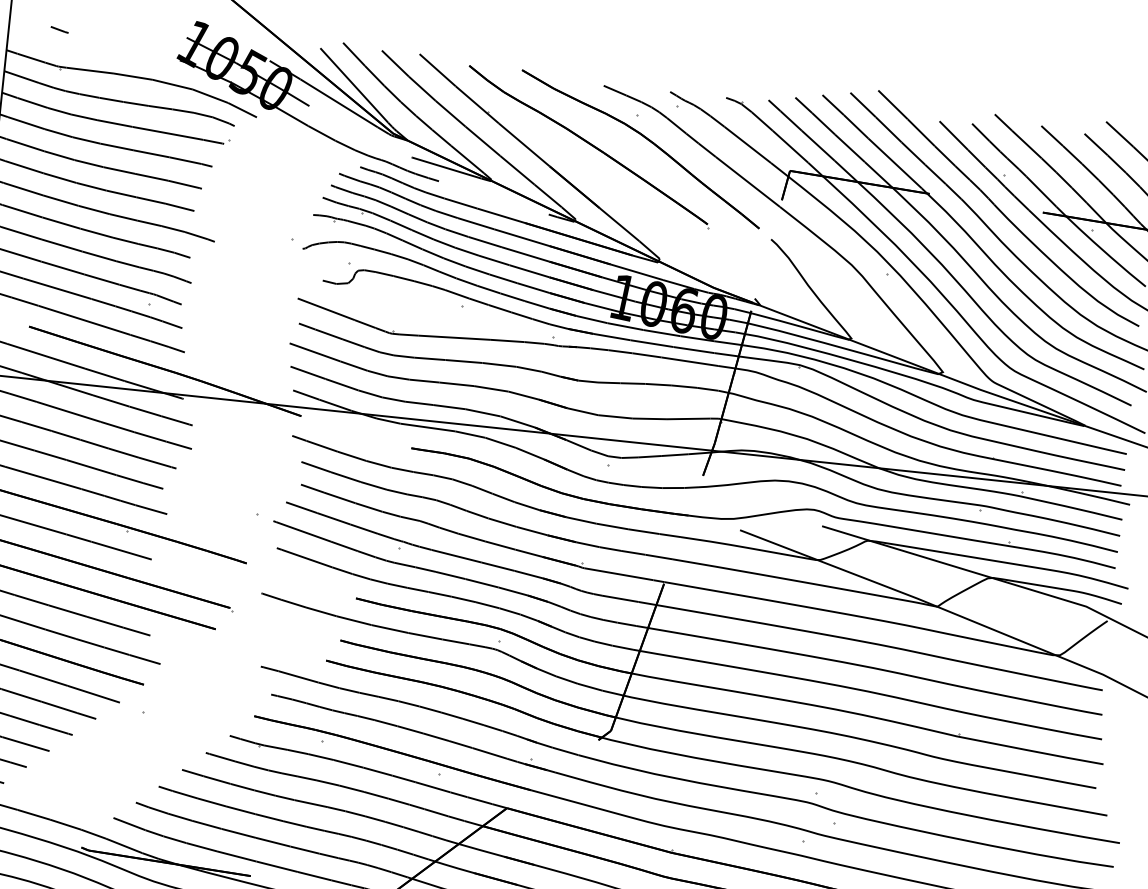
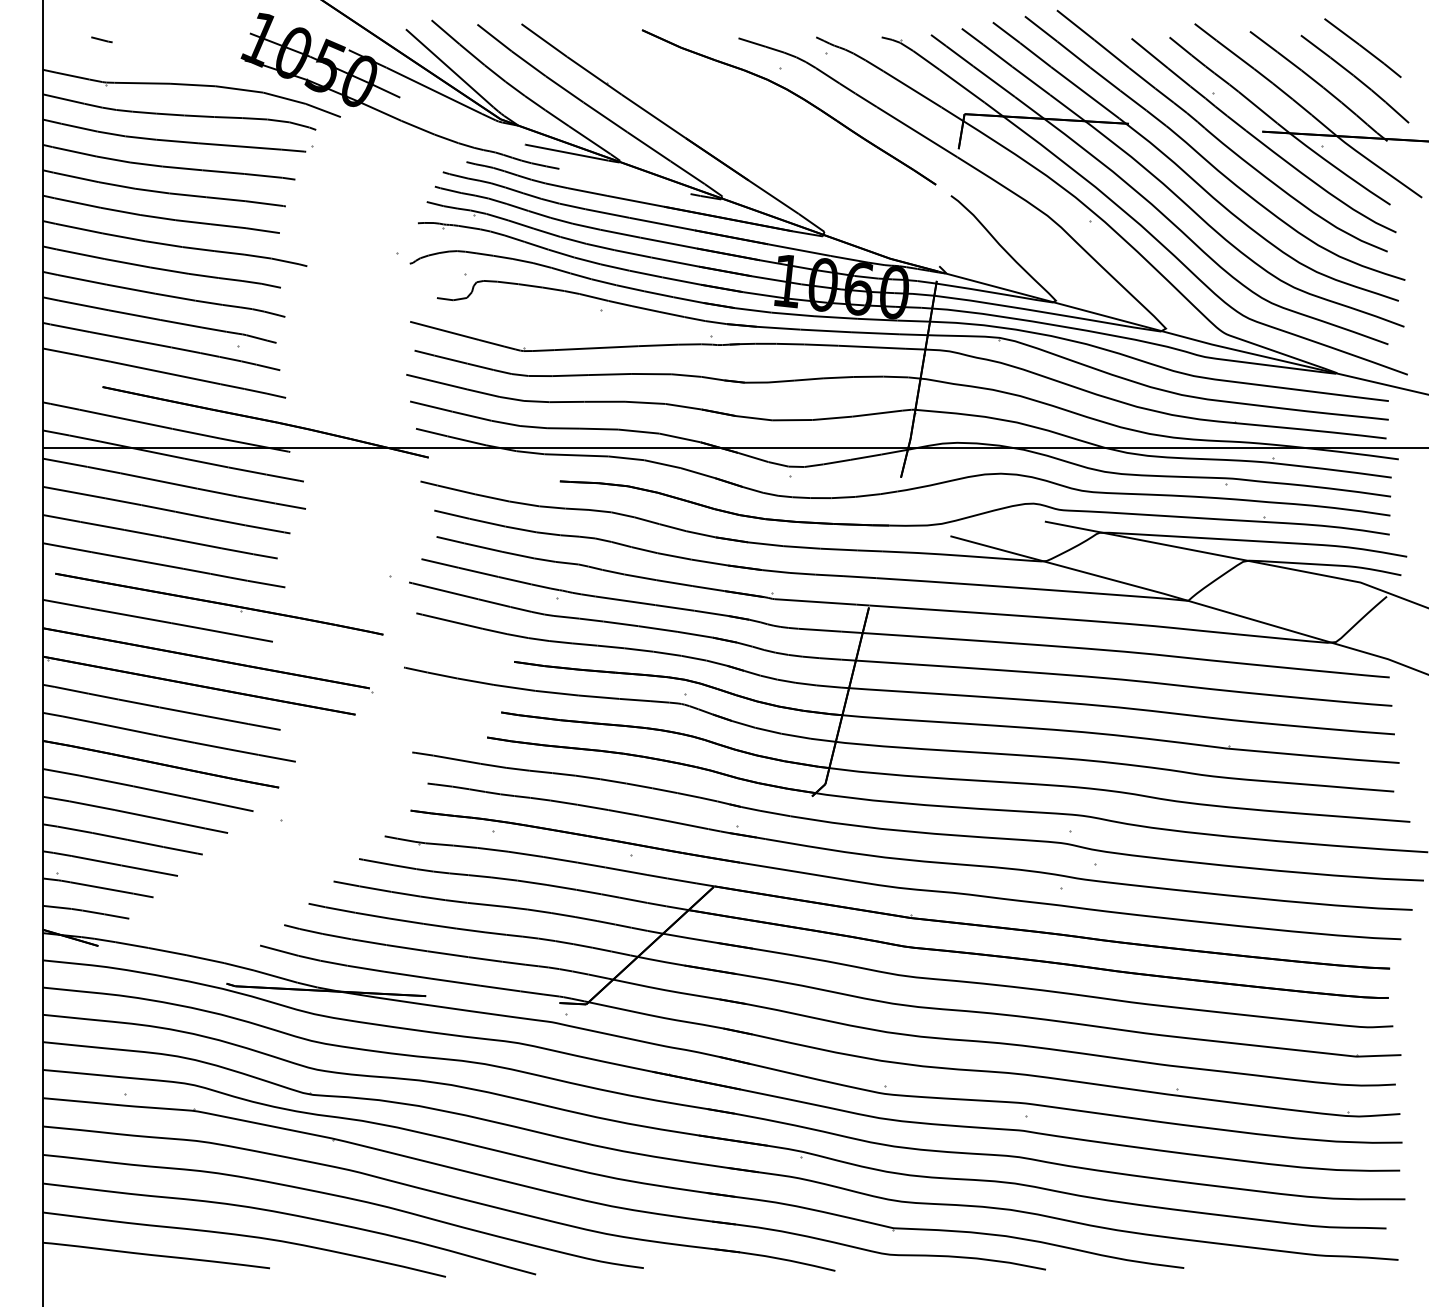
part: (589, 147) -> (729, 111), removed

